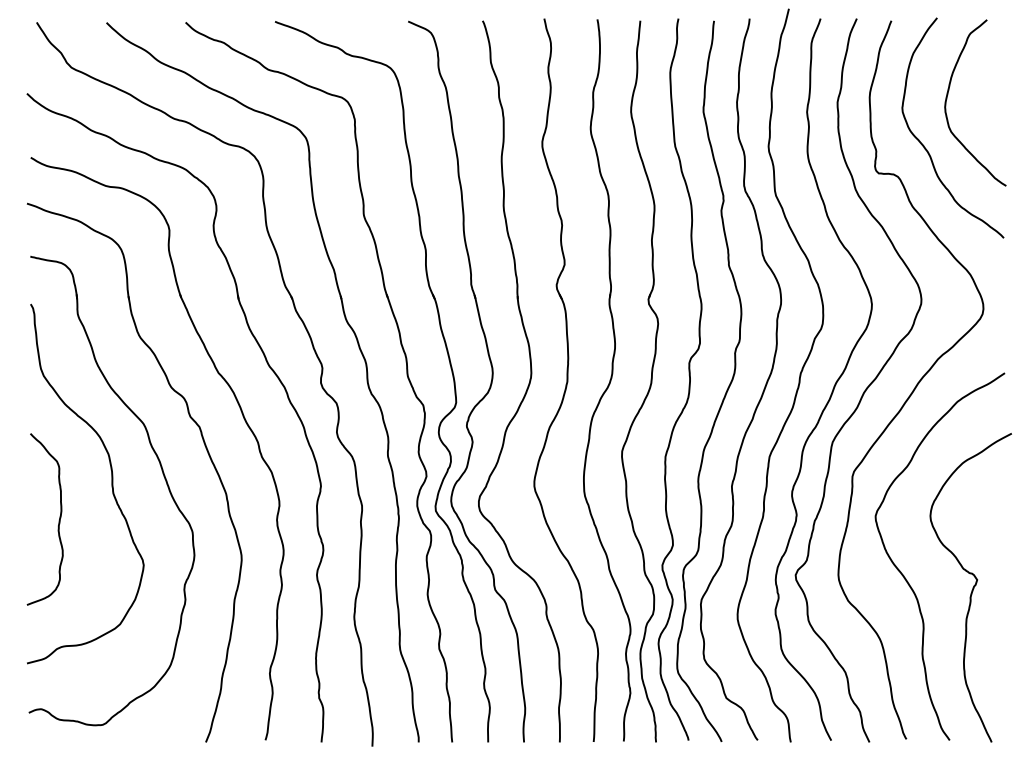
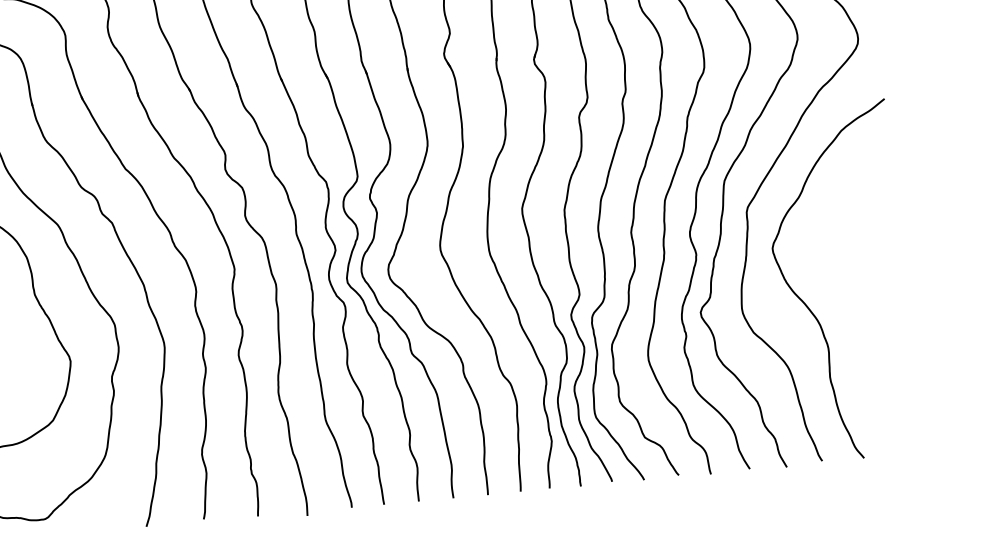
curve: (972, 587) -> (872, 308), removed

